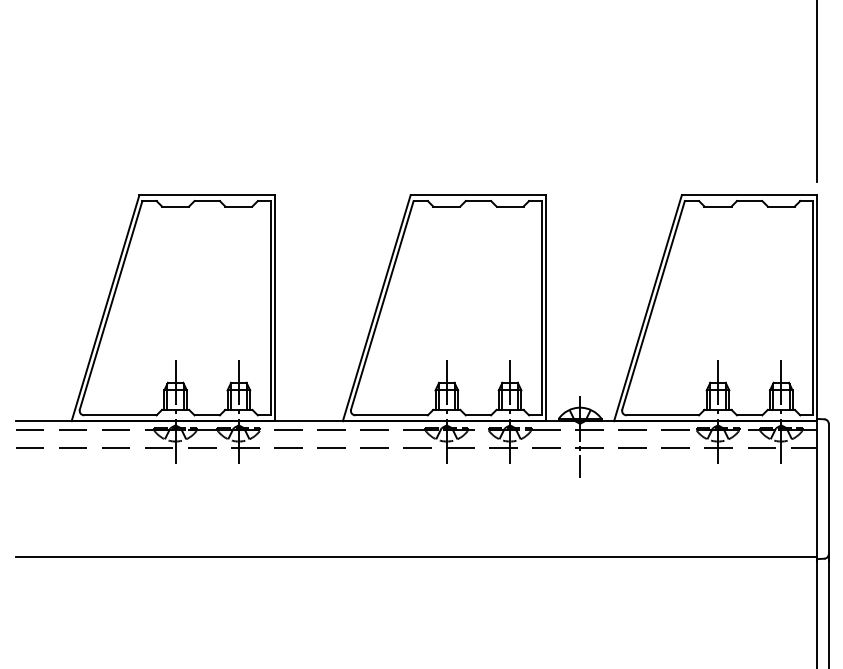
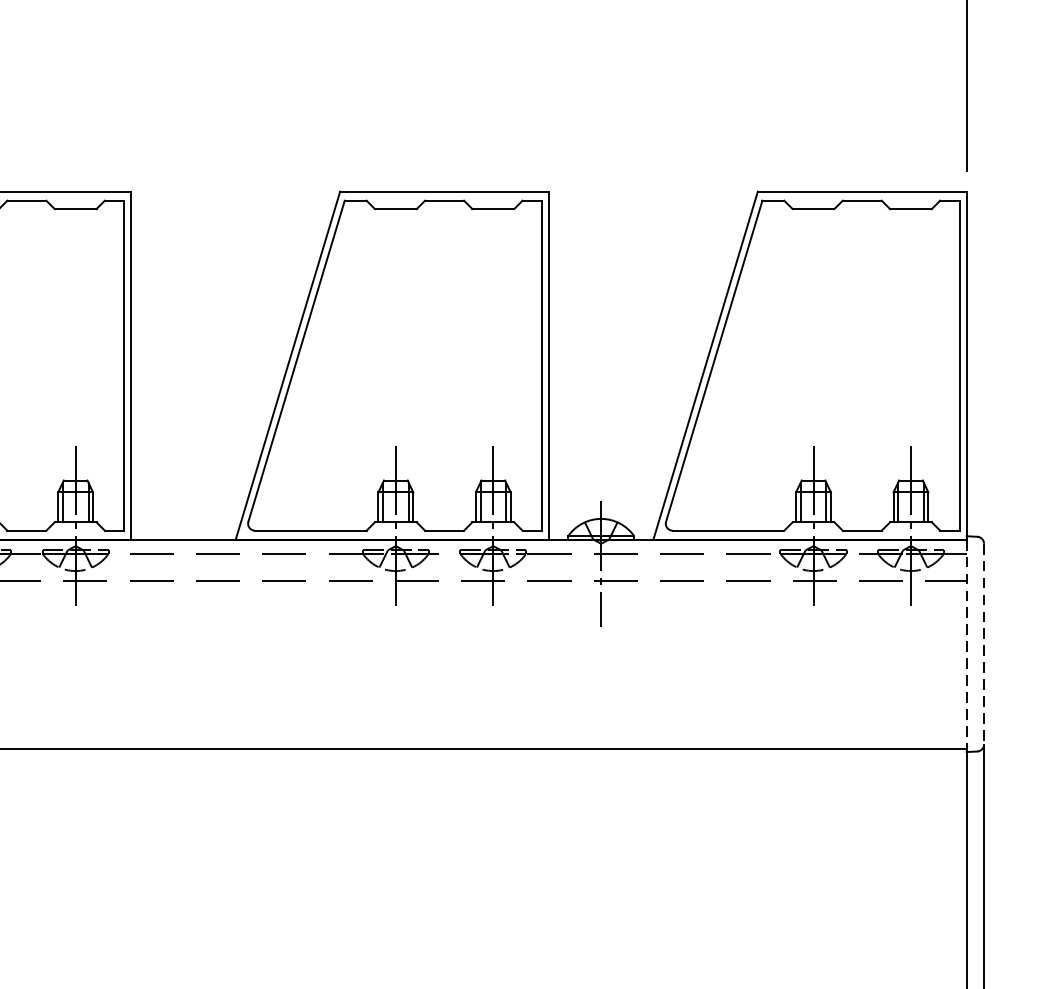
line: (817, 489) -> (966, 644), solid -> dashed
line: (828, 489) -> (983, 644), solid -> dashed

